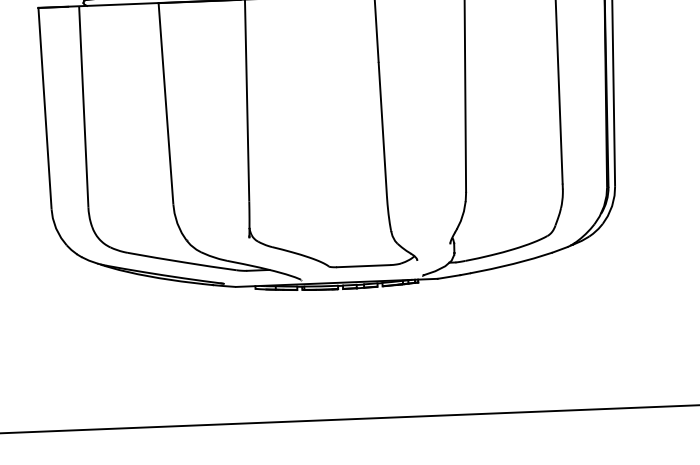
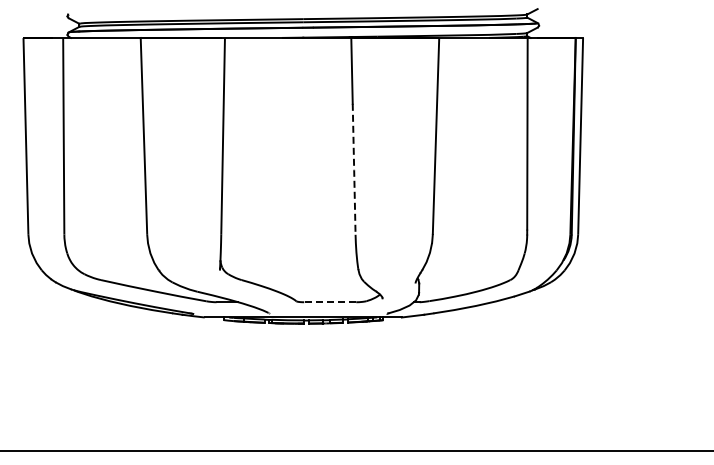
line: (383, 130) -> (354, 170), solid -> dashed
line: (362, 266) -> (329, 302), solid -> dashed

